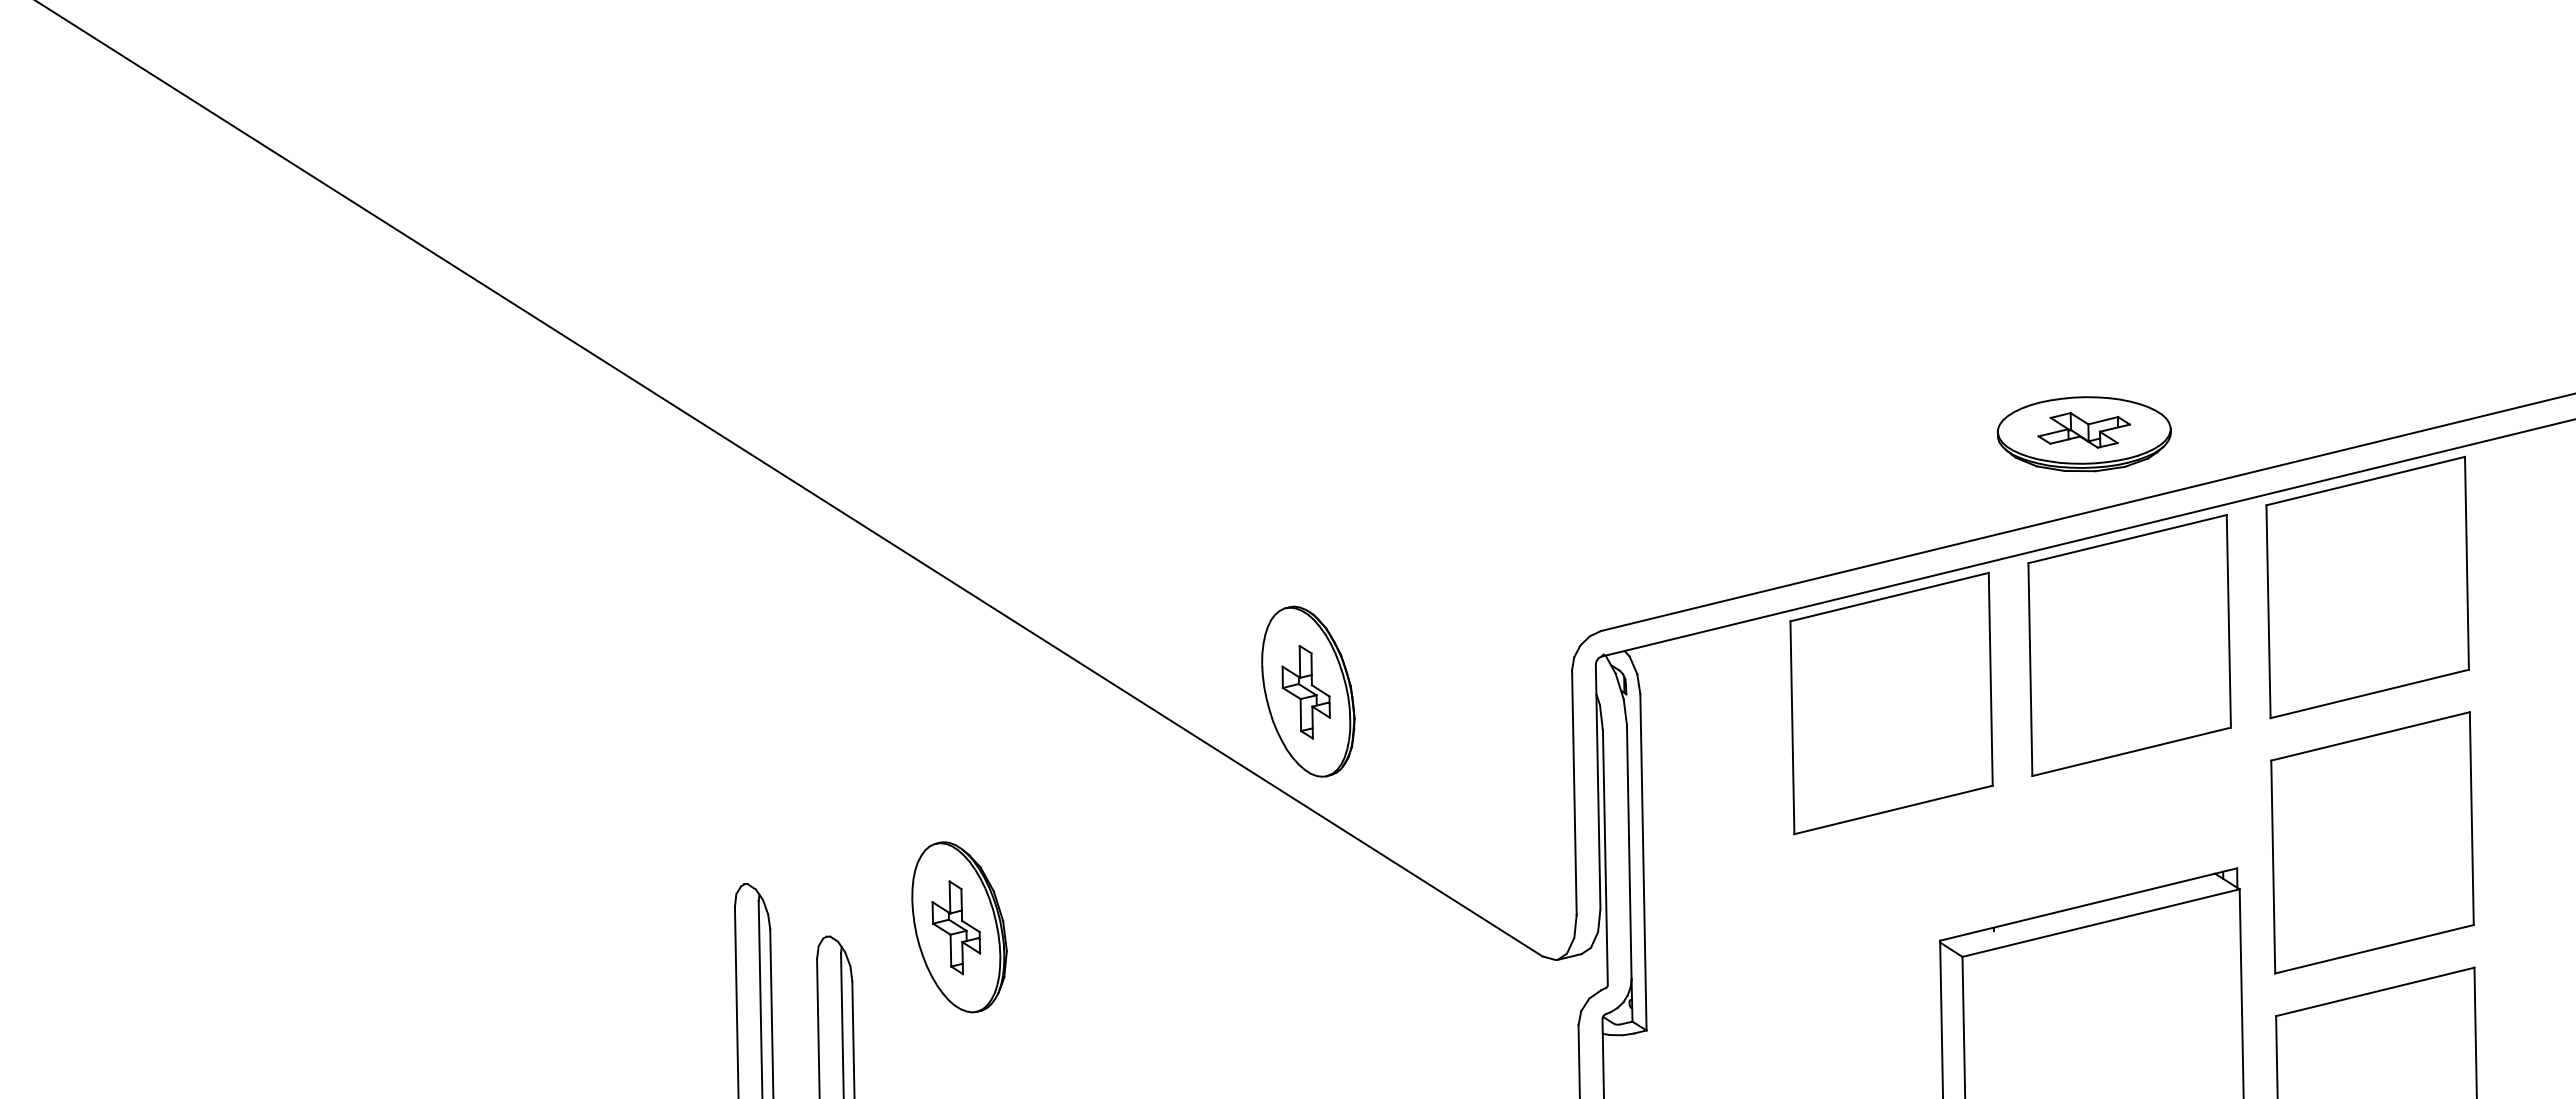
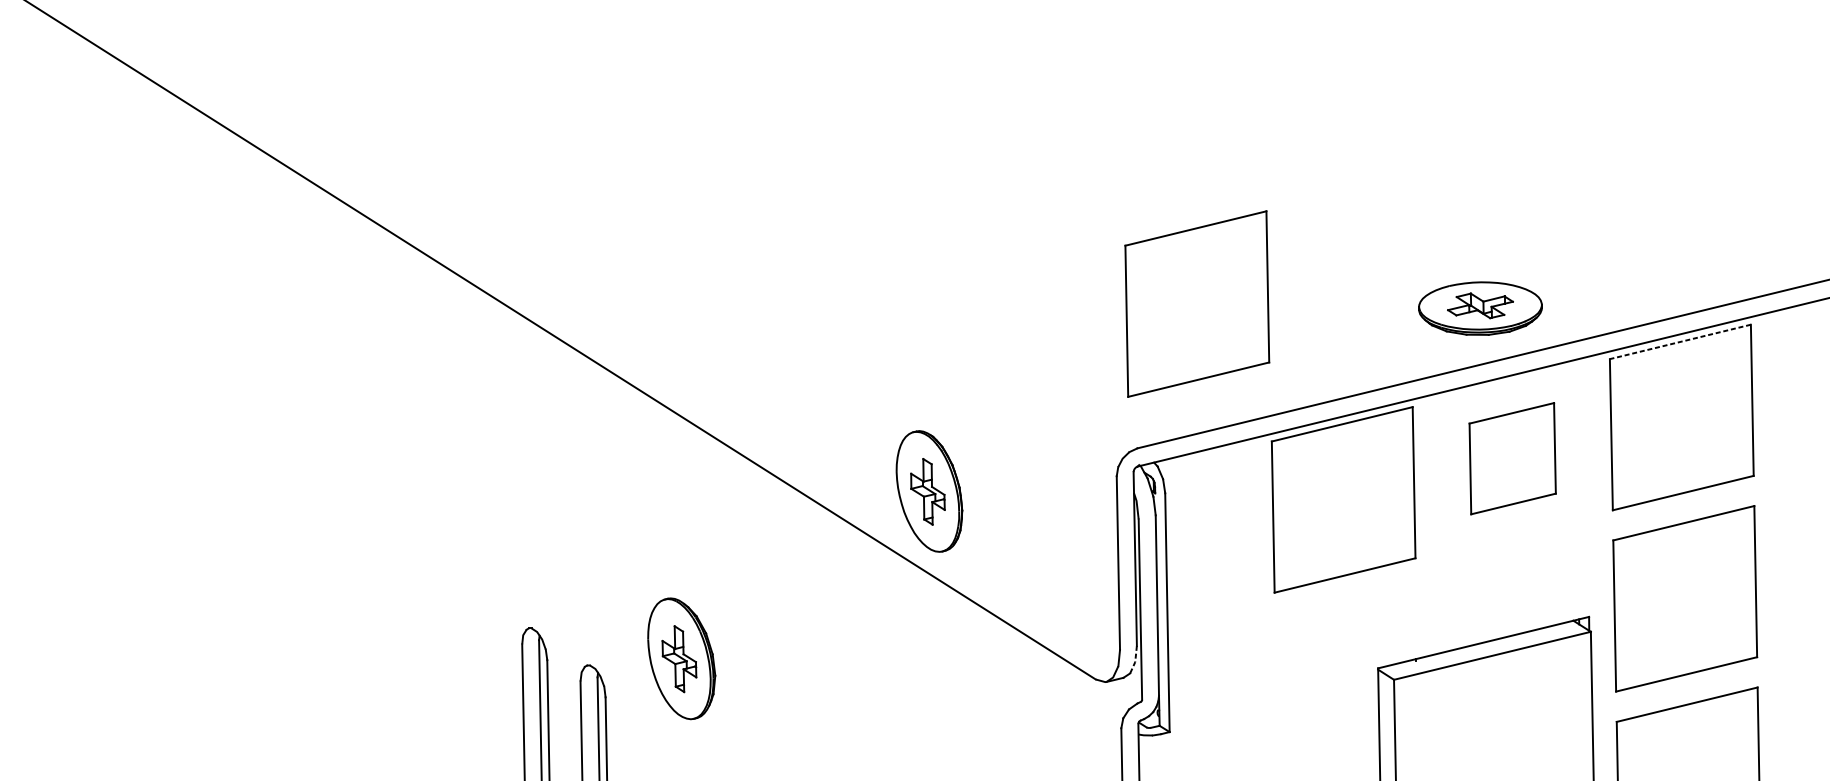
part: (1685, 427) -> (1197, 303), added
line: (2365, 481) -> (1680, 342), solid -> dashed
part: (2129, 645) -> (1512, 458), size x0.6
line: (1598, 929) -> (1135, 660), solid -> dashed

